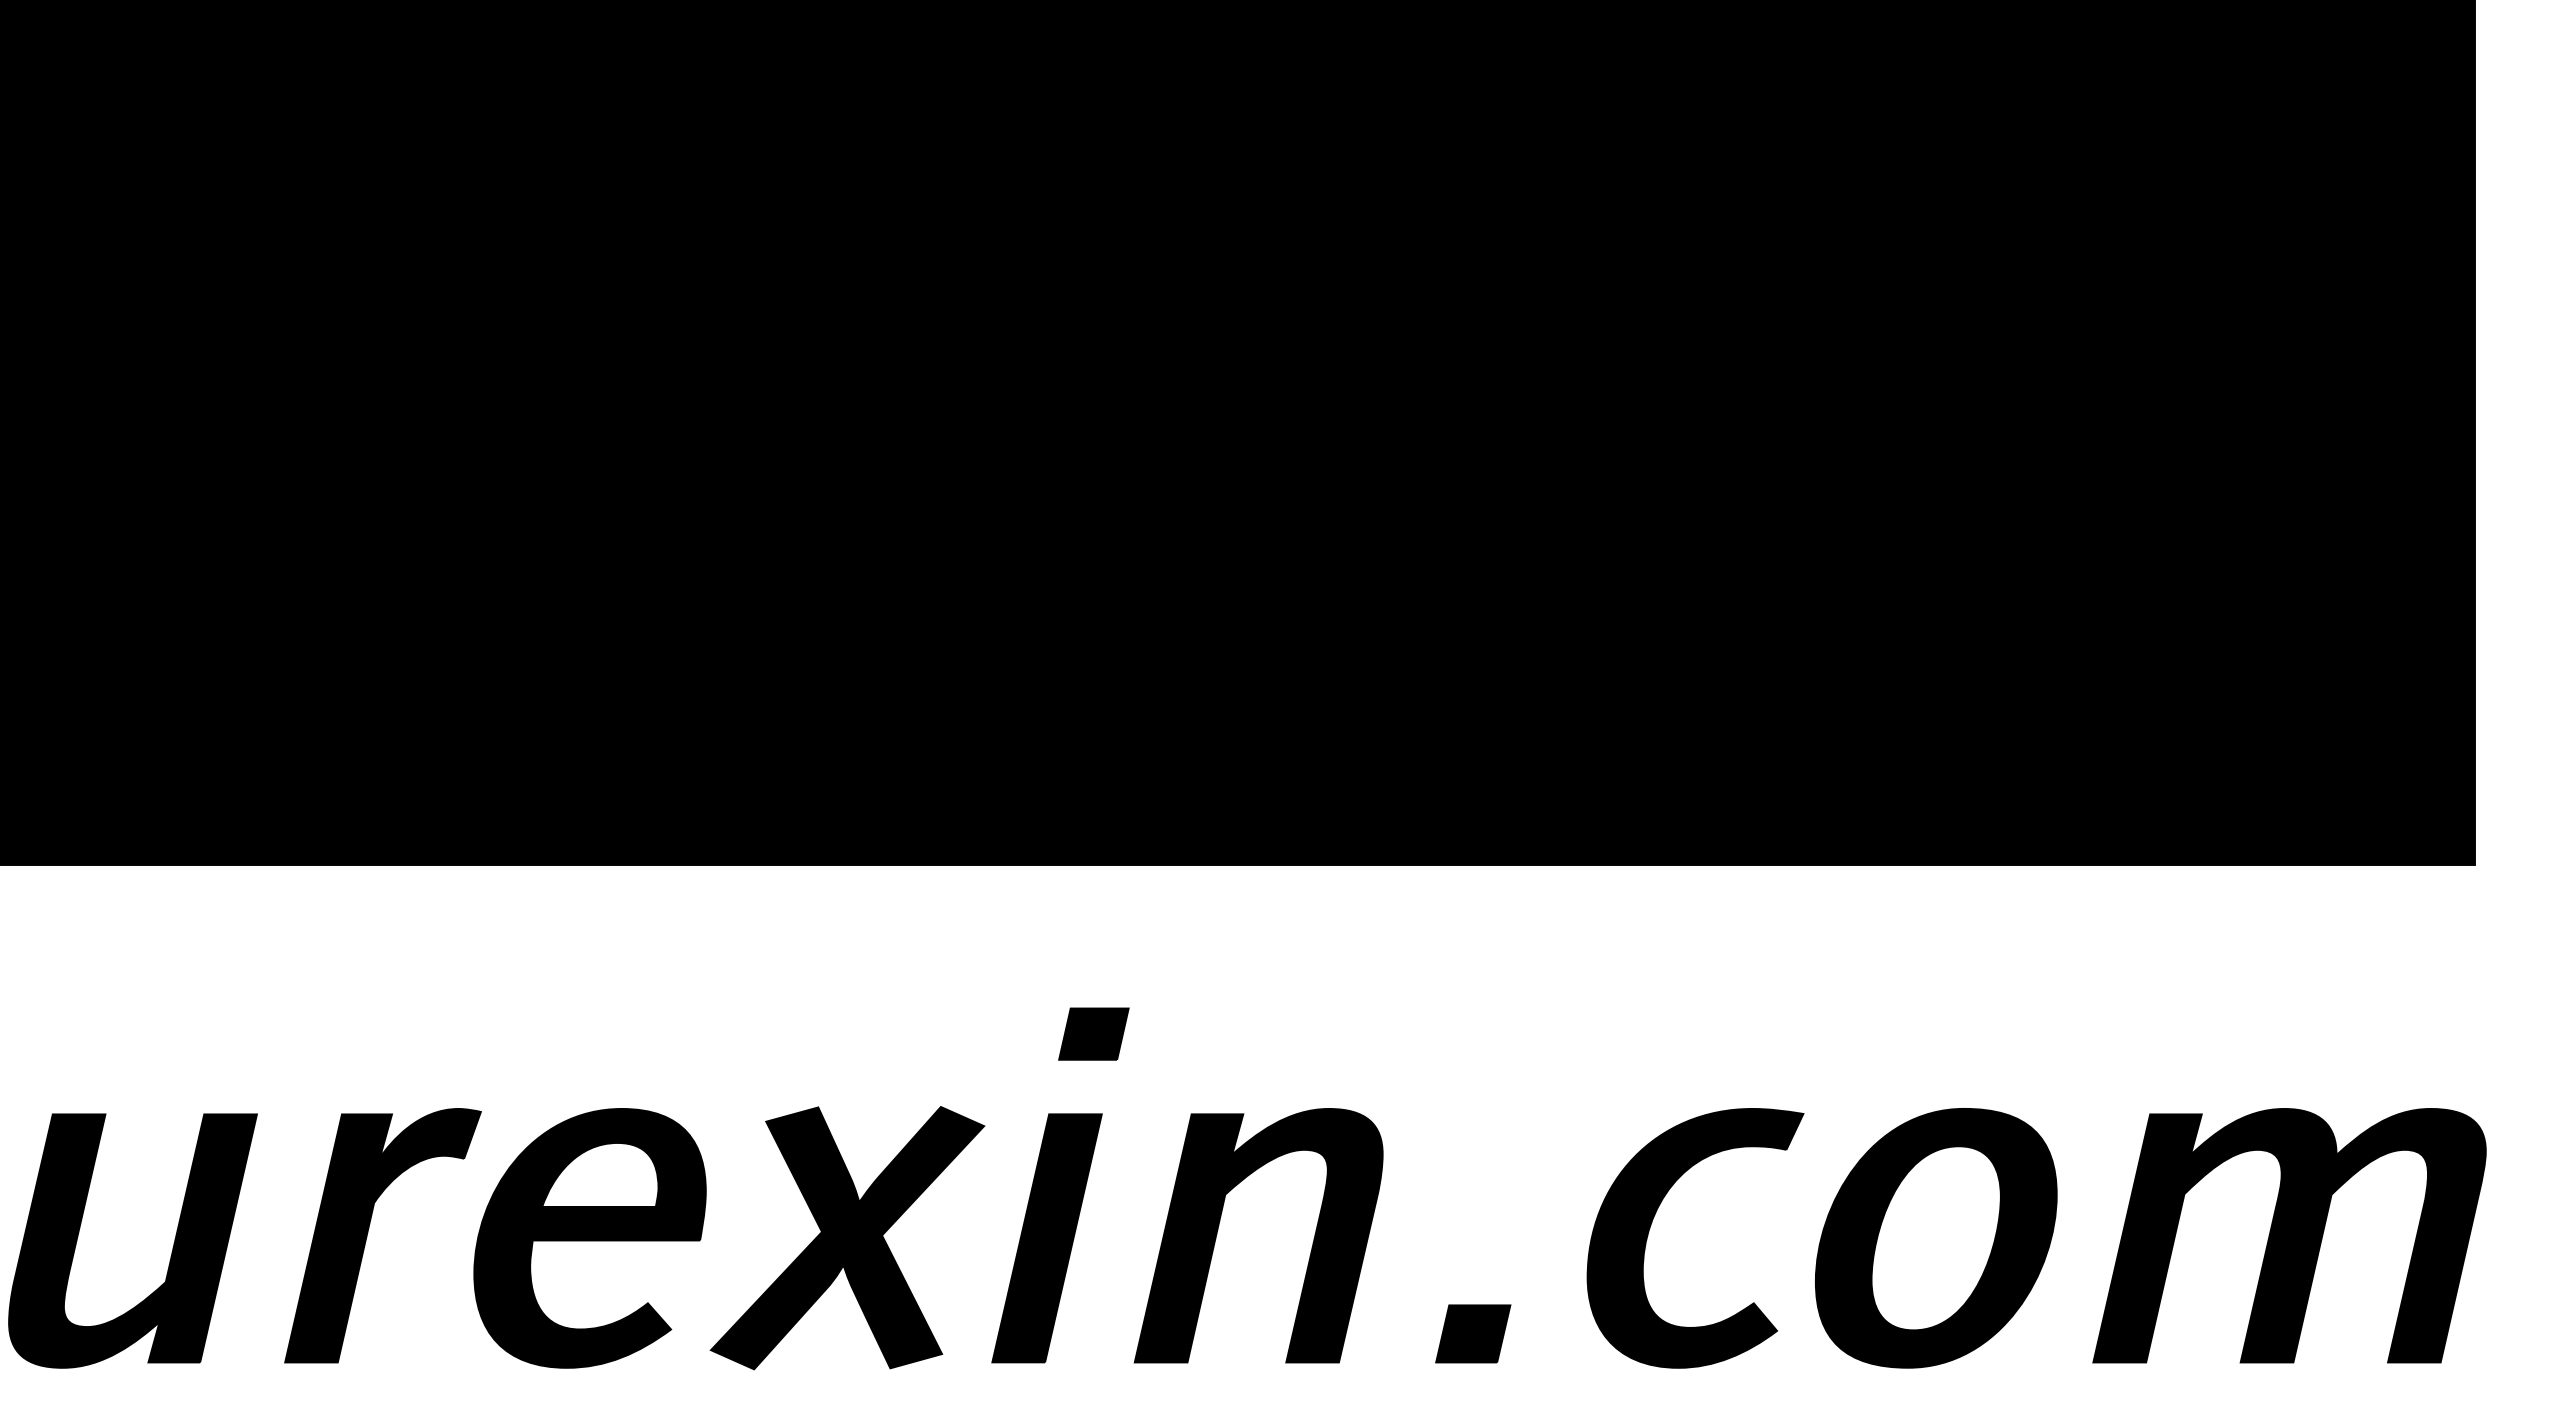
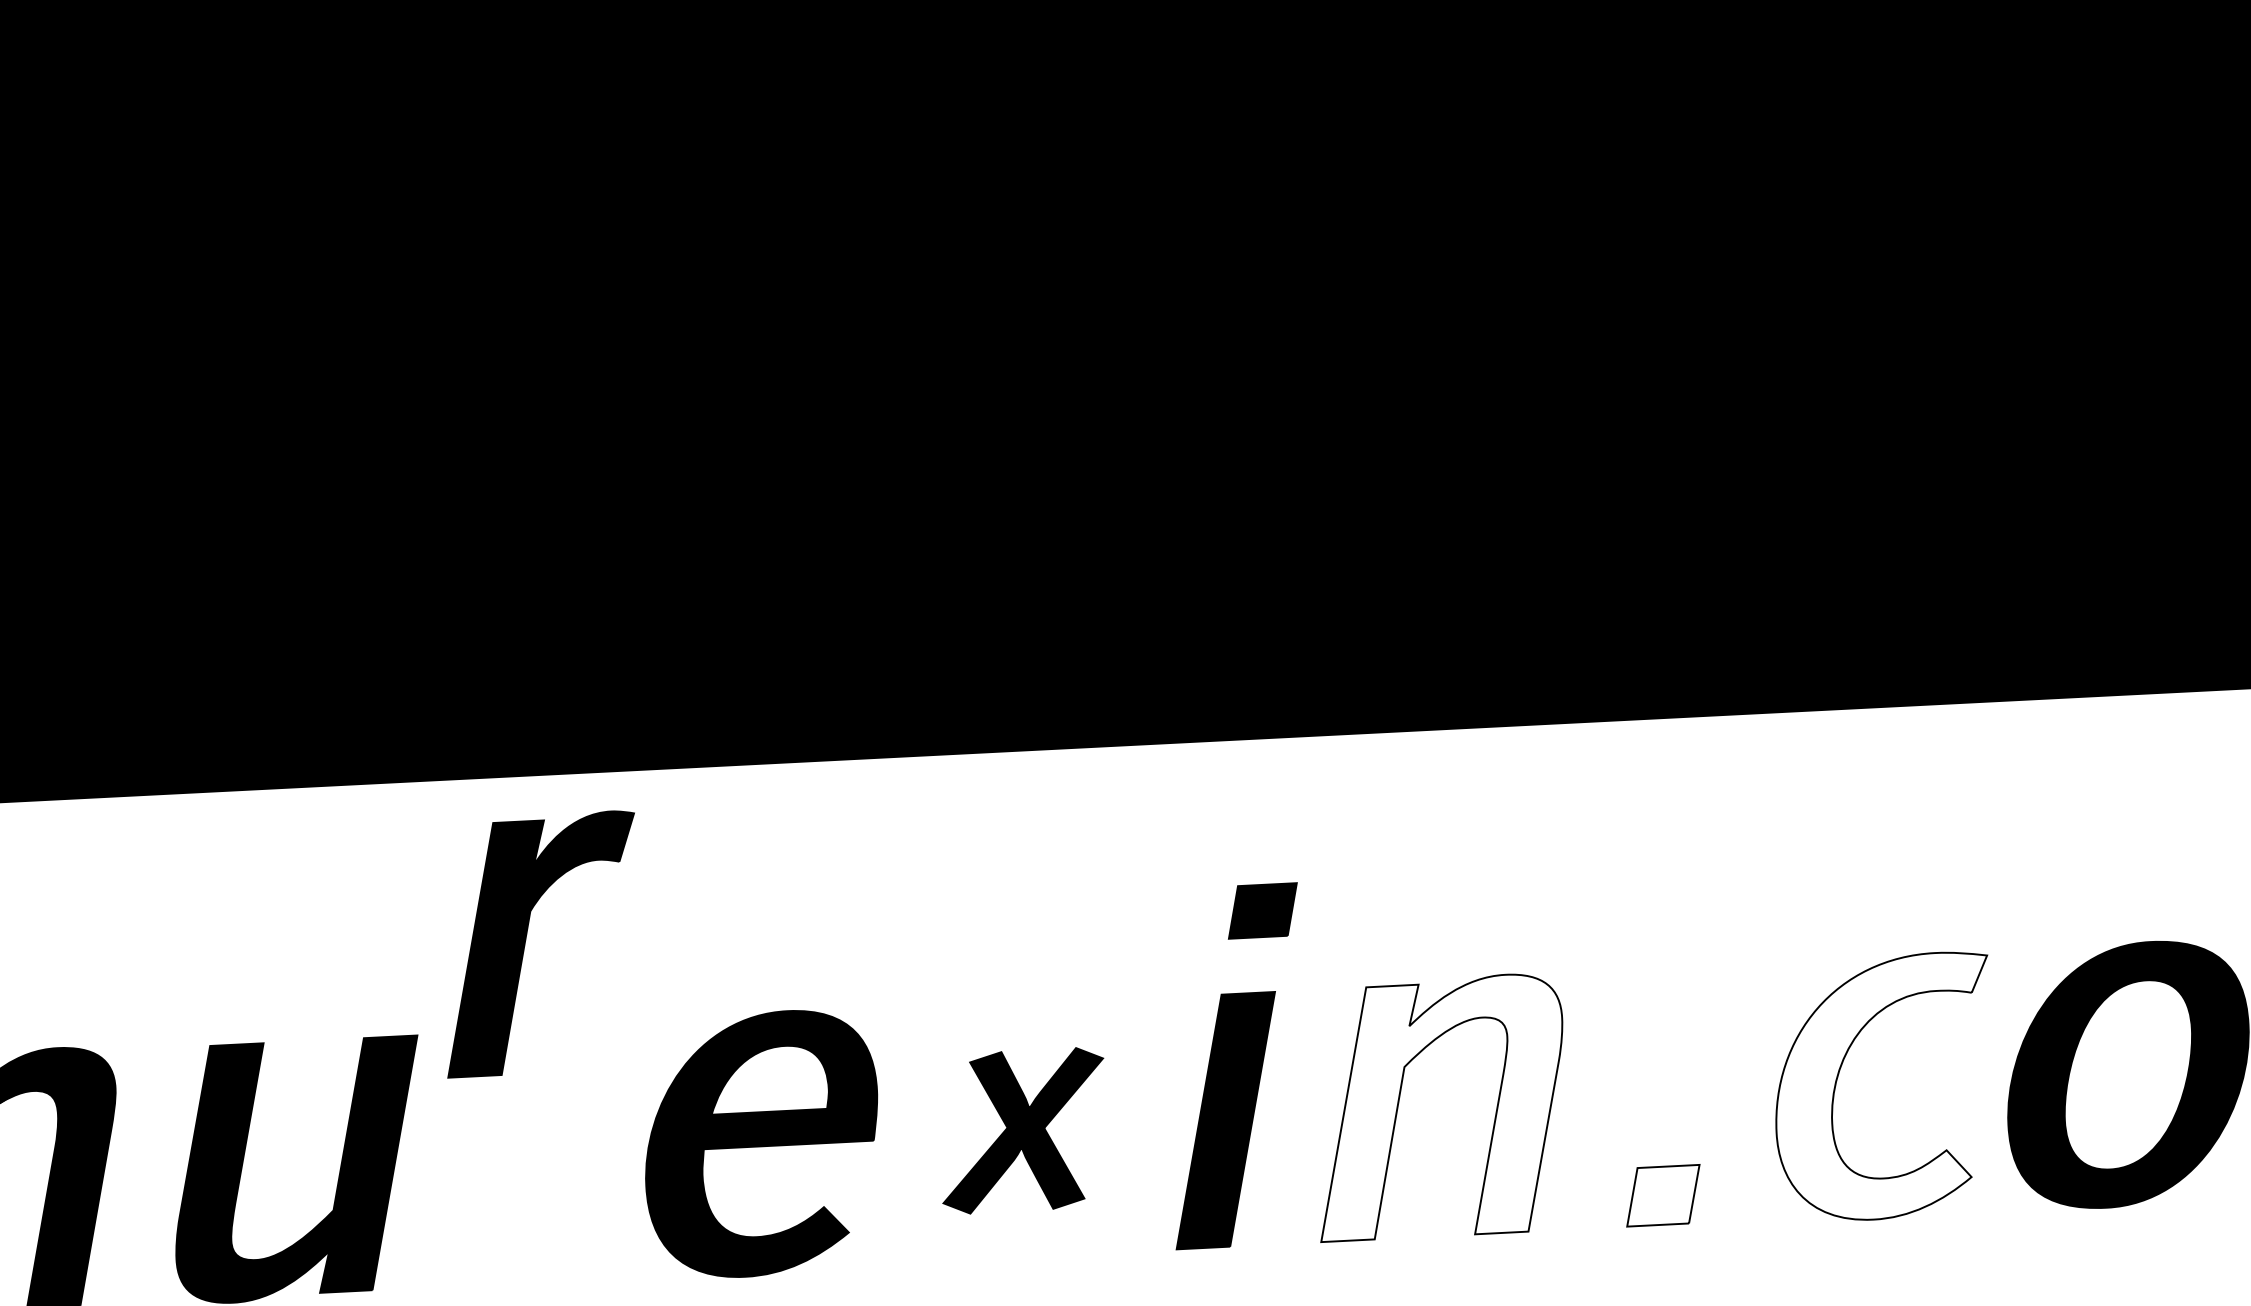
part: (368, 1233) -> (526, 942), moved
fill: (1258, 1235) -> (1440, 1106), removed
fill: (1695, 1237) -> (1884, 1086), removed
part: (847, 1238) -> (1023, 1131), size x0.6
fill: (1473, 1333) -> (1663, 1195), removed

